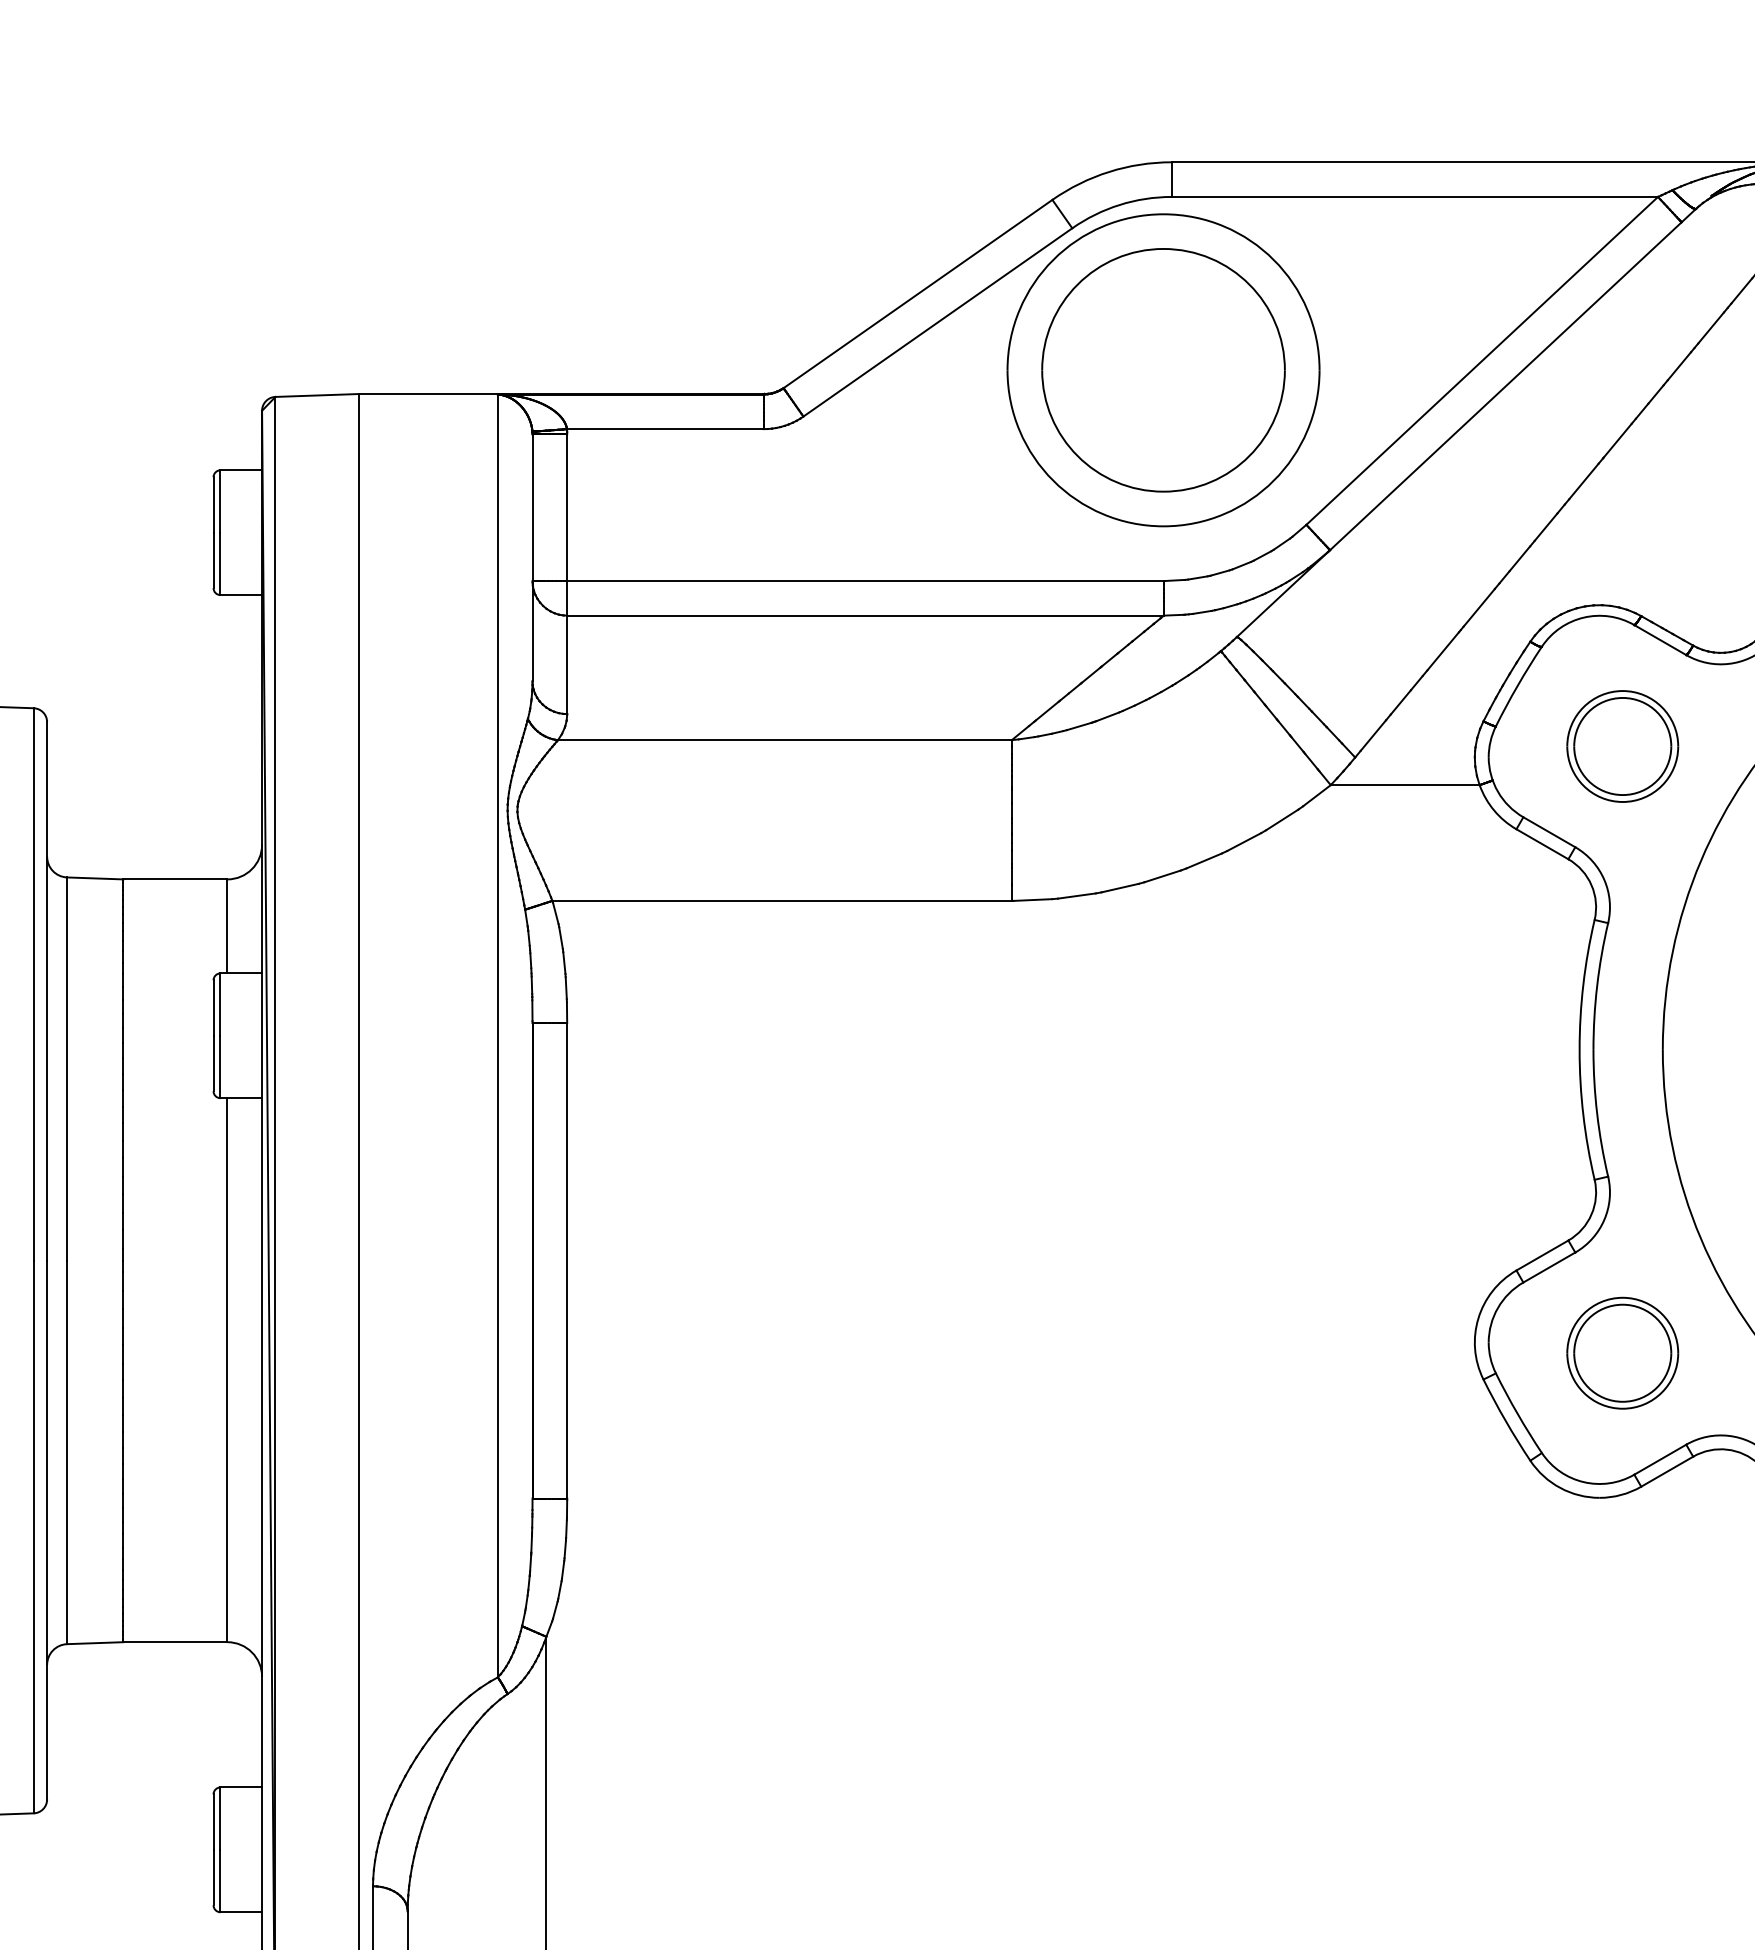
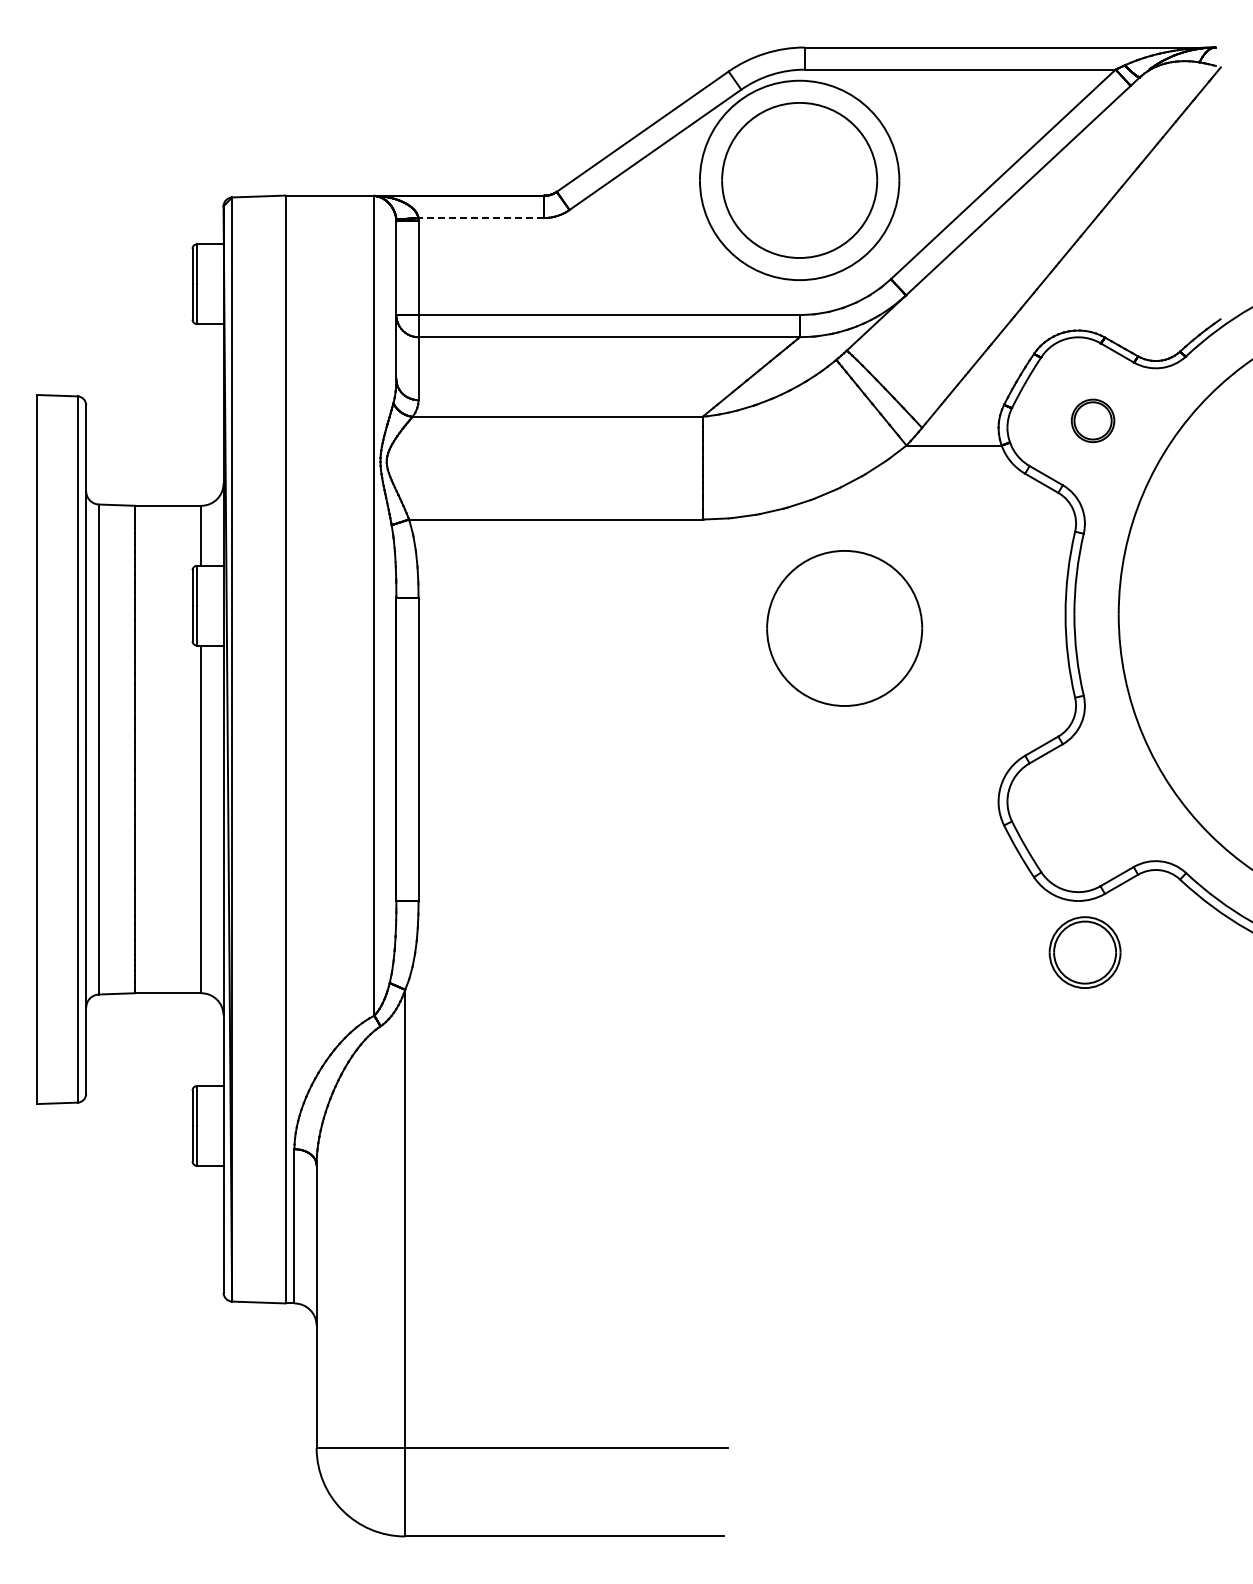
line: (665, 429) -> (481, 218), solid -> dashed
part: (1621, 745) -> (1092, 420), size x0.6
part: (1233, 1071) -> (844, 628), added
part: (1621, 1353) -> (1084, 952), moved

